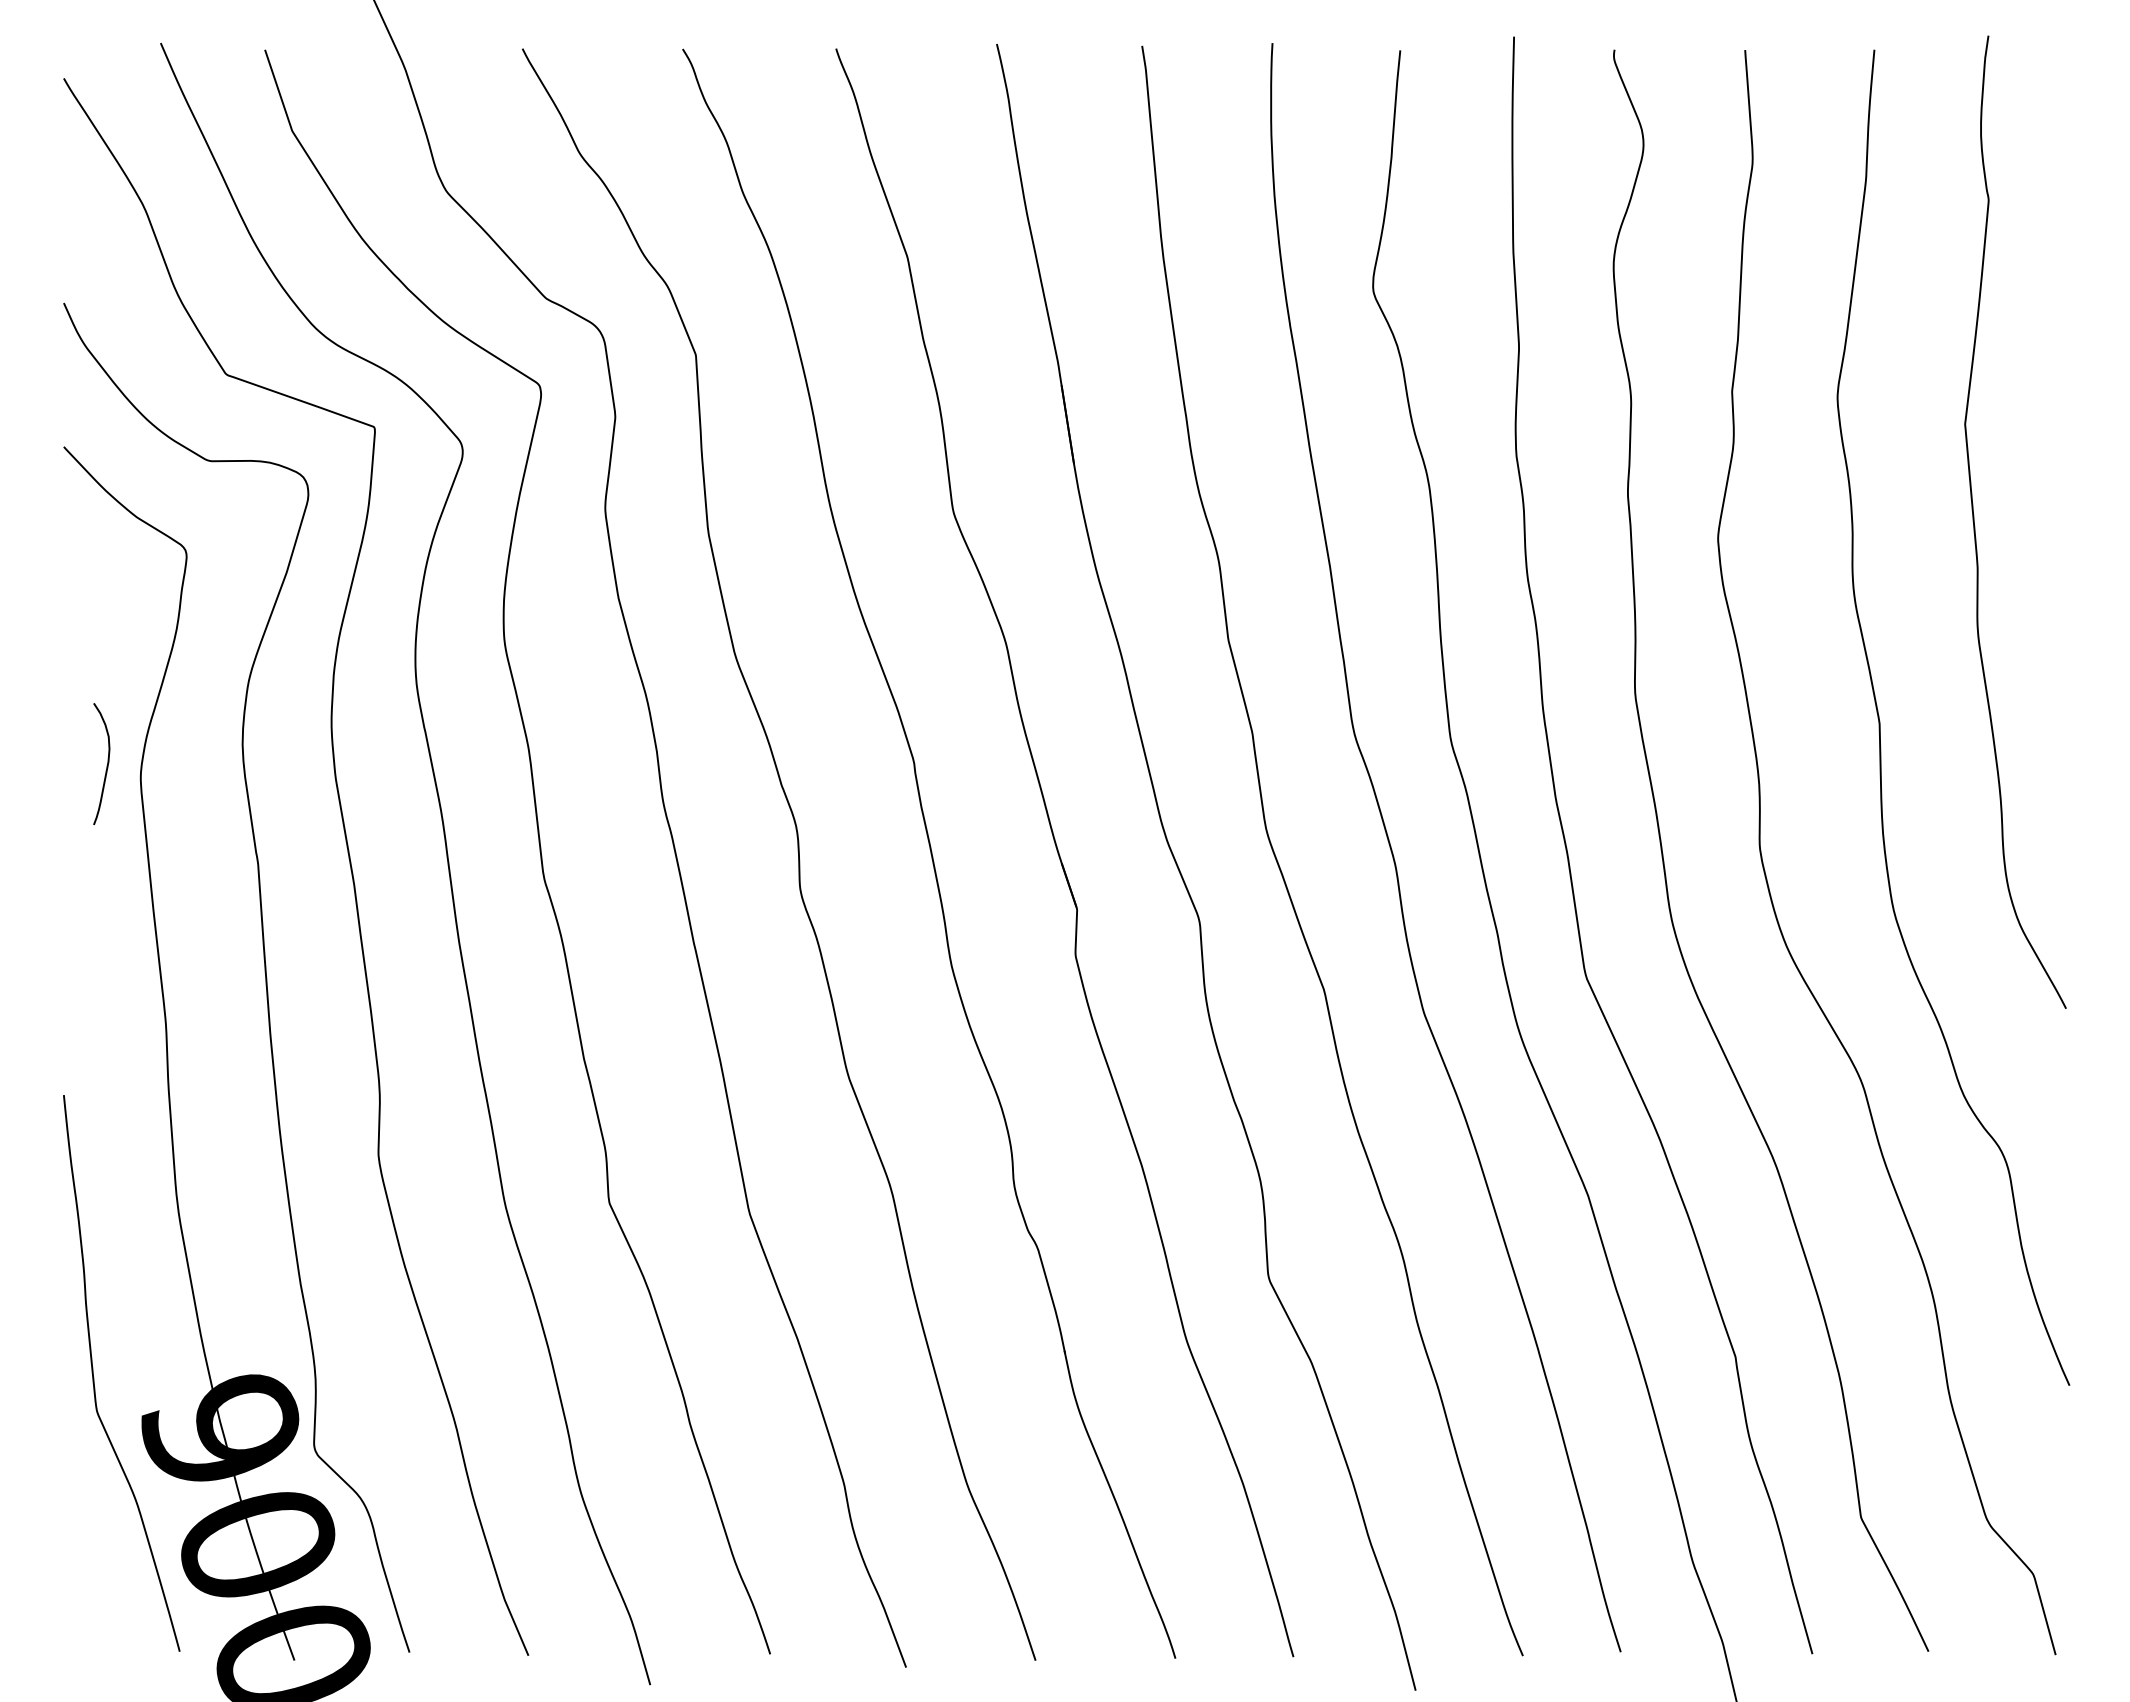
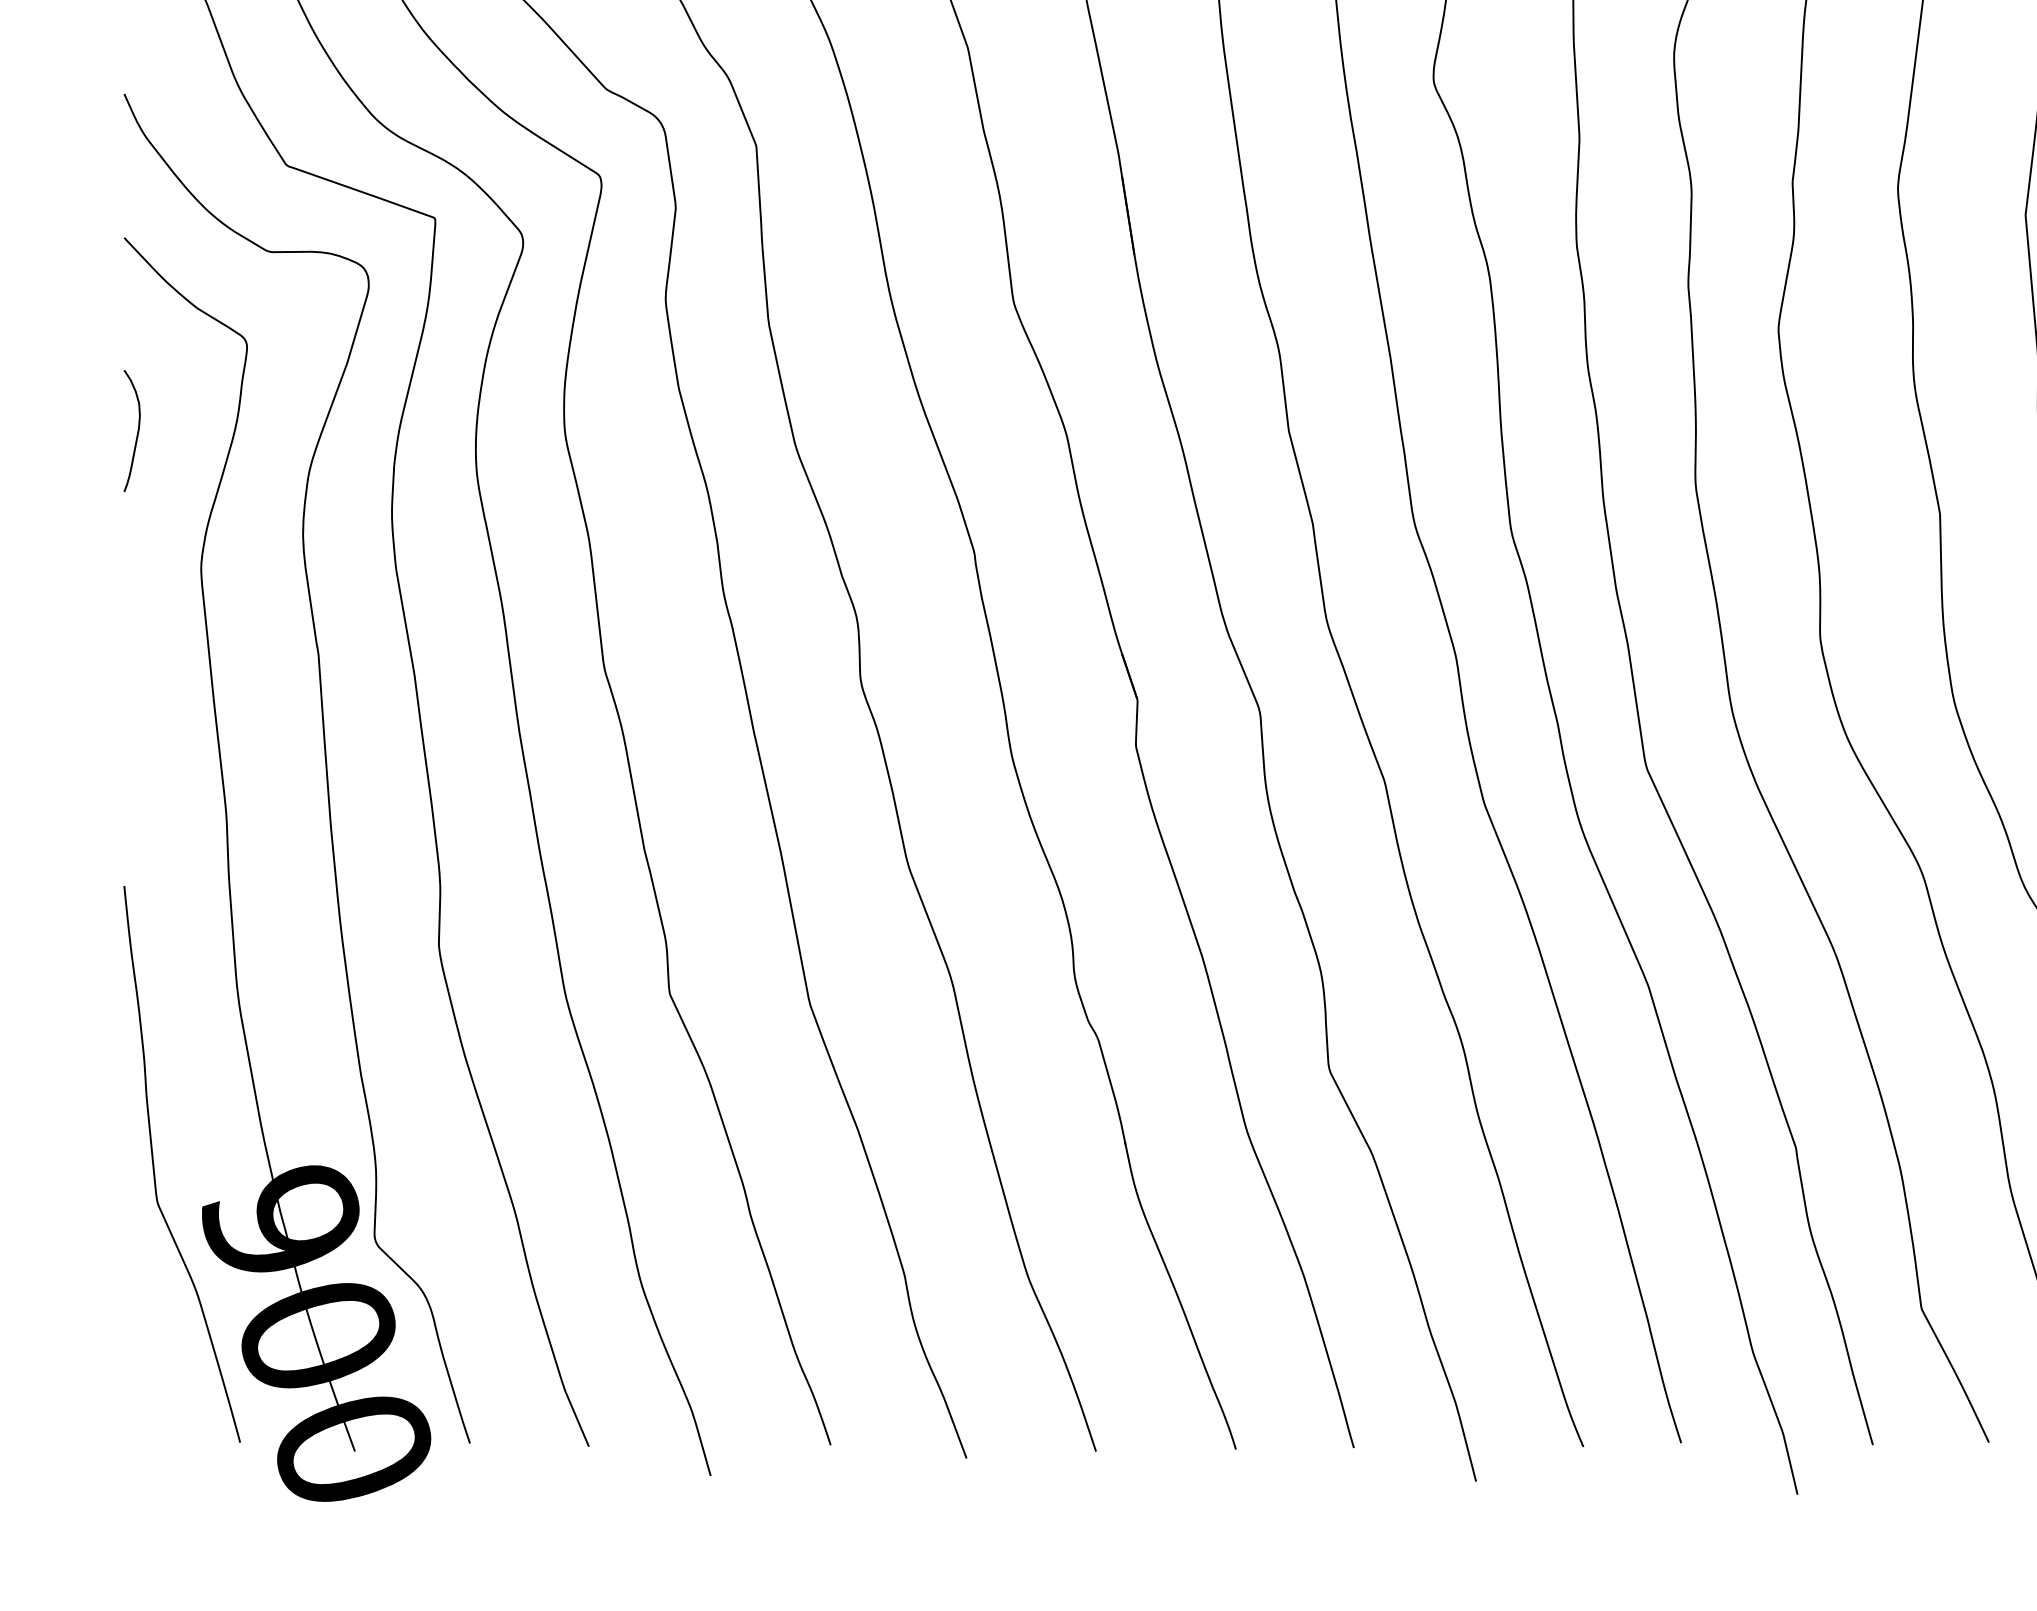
curve: (106, 765) -> (136, 432), moved

